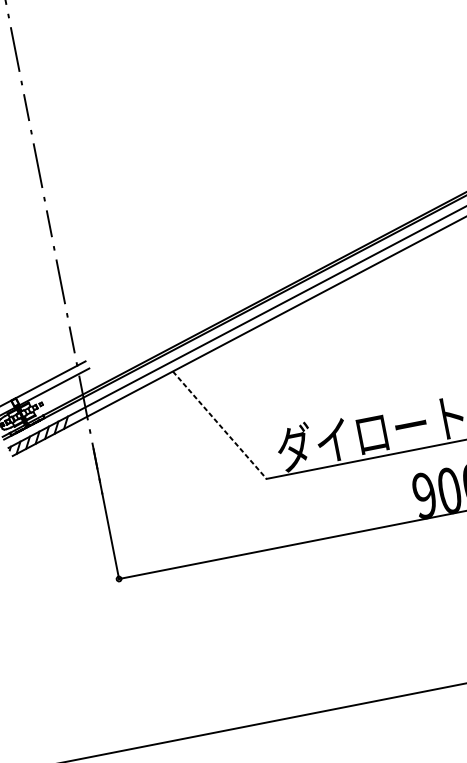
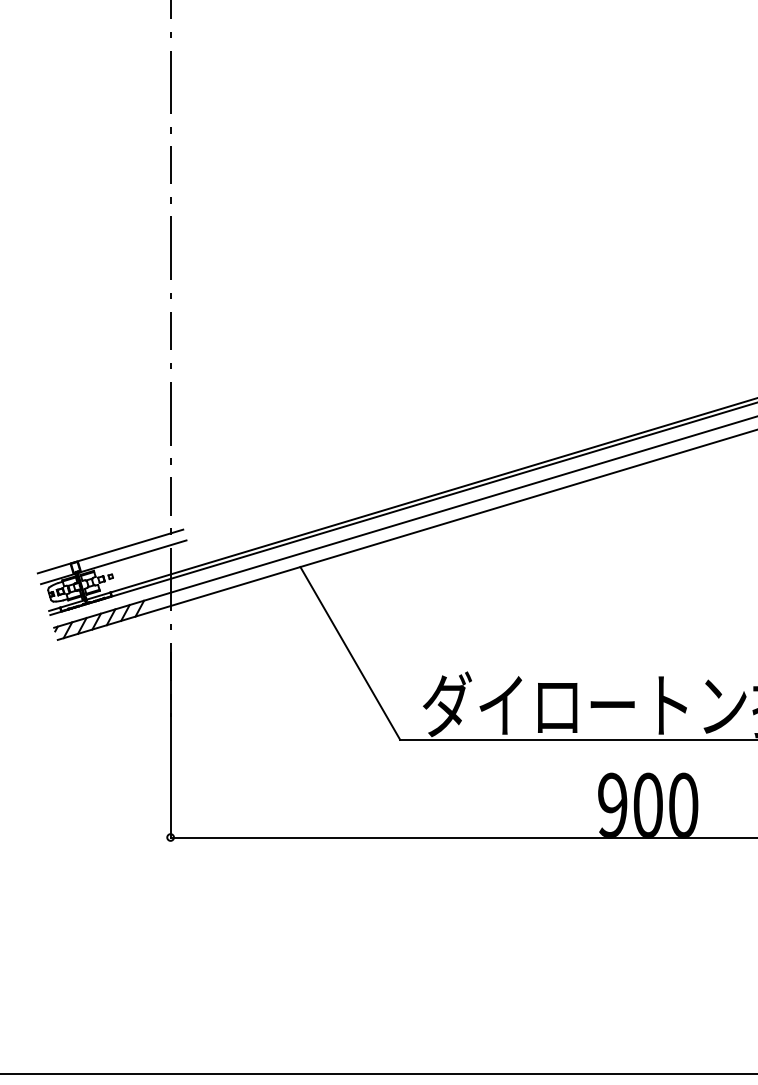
line: (219, 425) -> (350, 653), dashed -> solid

